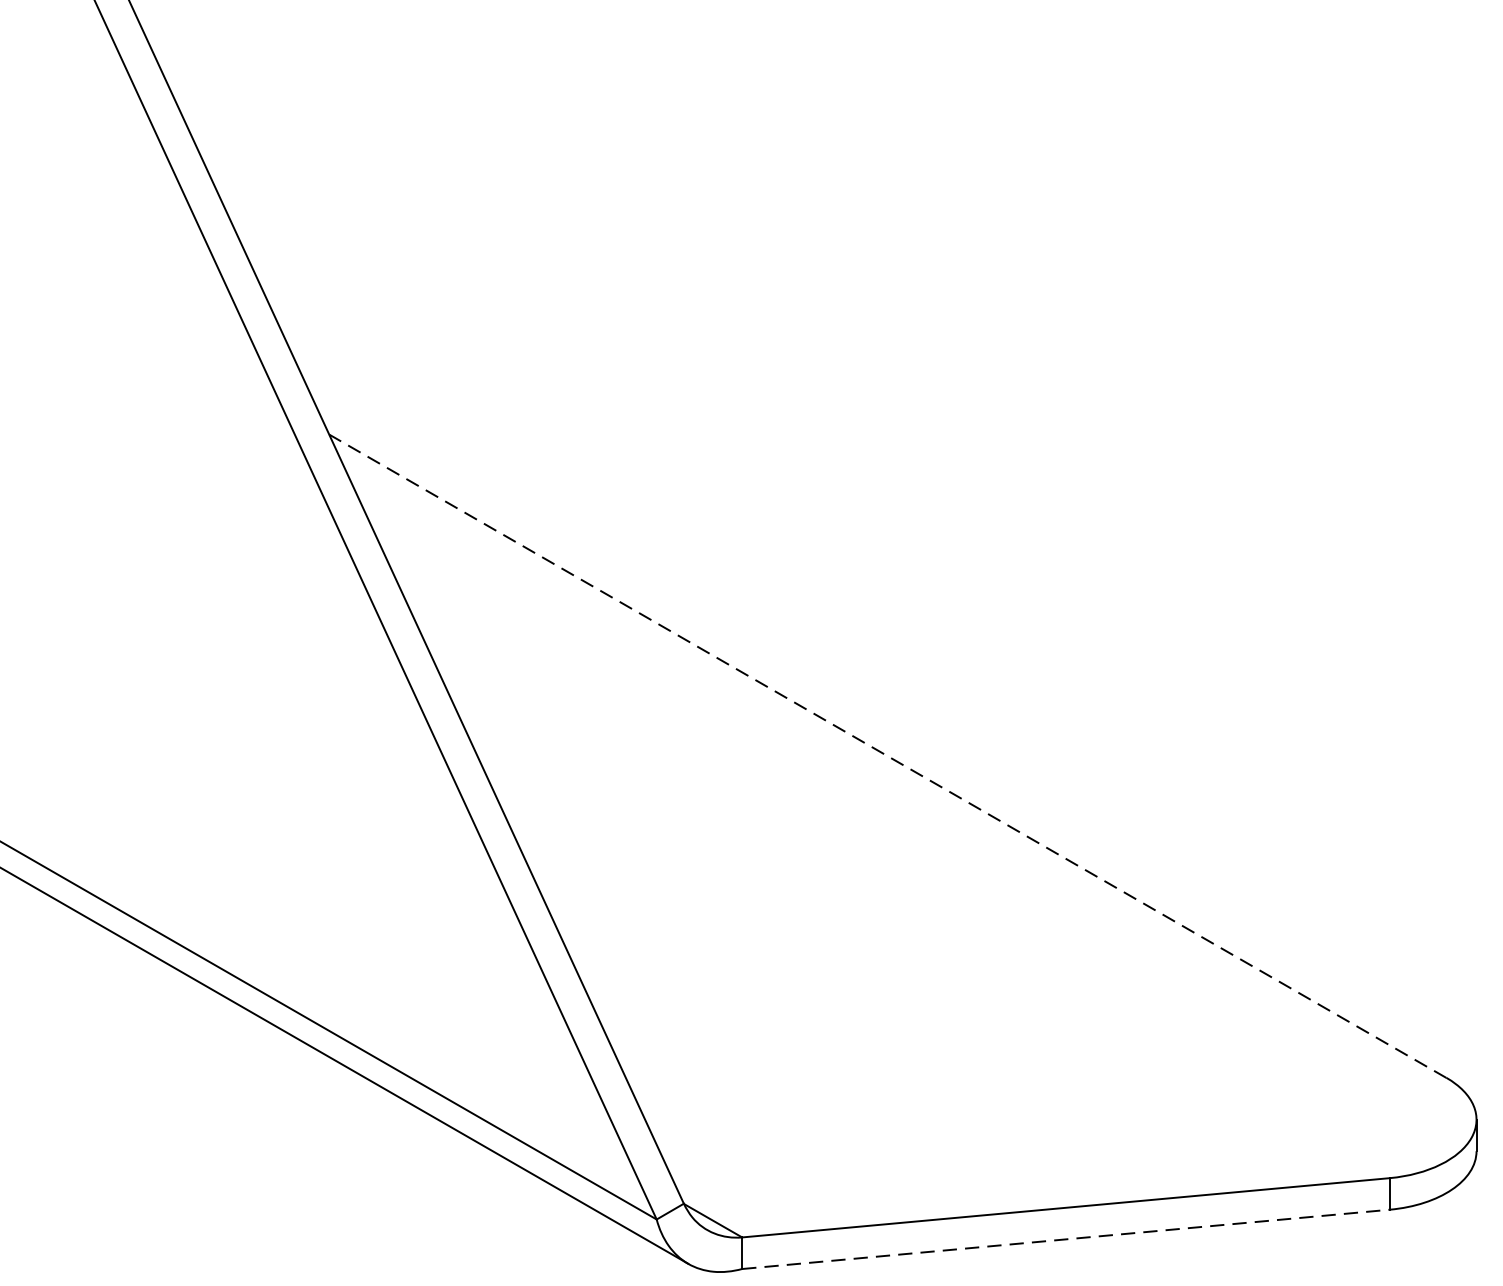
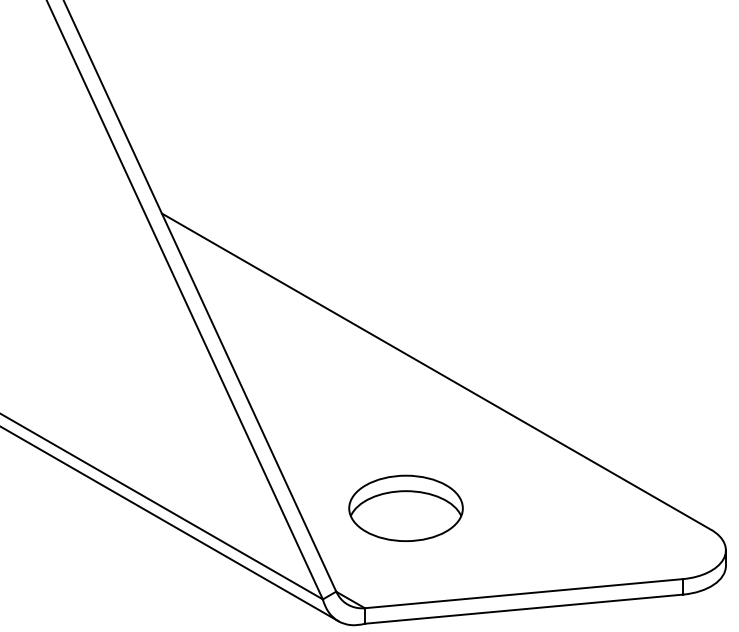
line: (887, 755) -> (436, 371), dashed -> solid
part: (824, 1032) -> (405, 507), added
line: (1066, 1240) -> (524, 609), dashed -> solid

